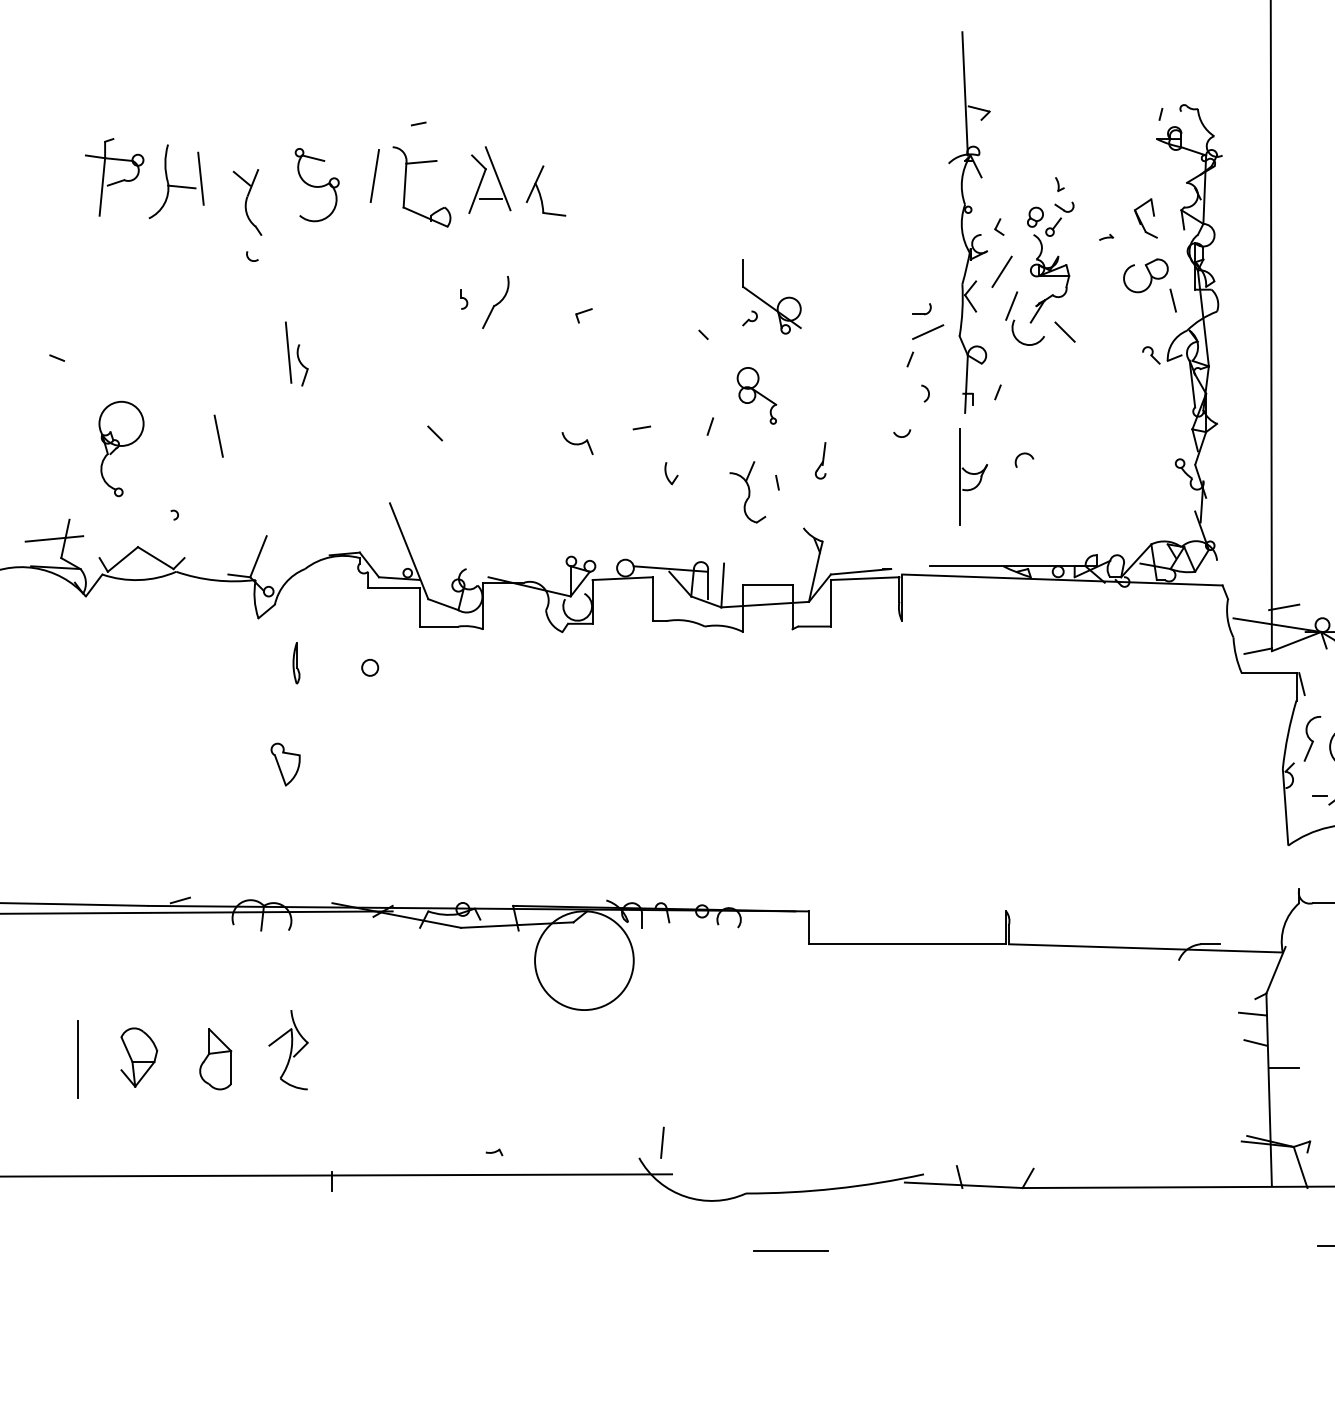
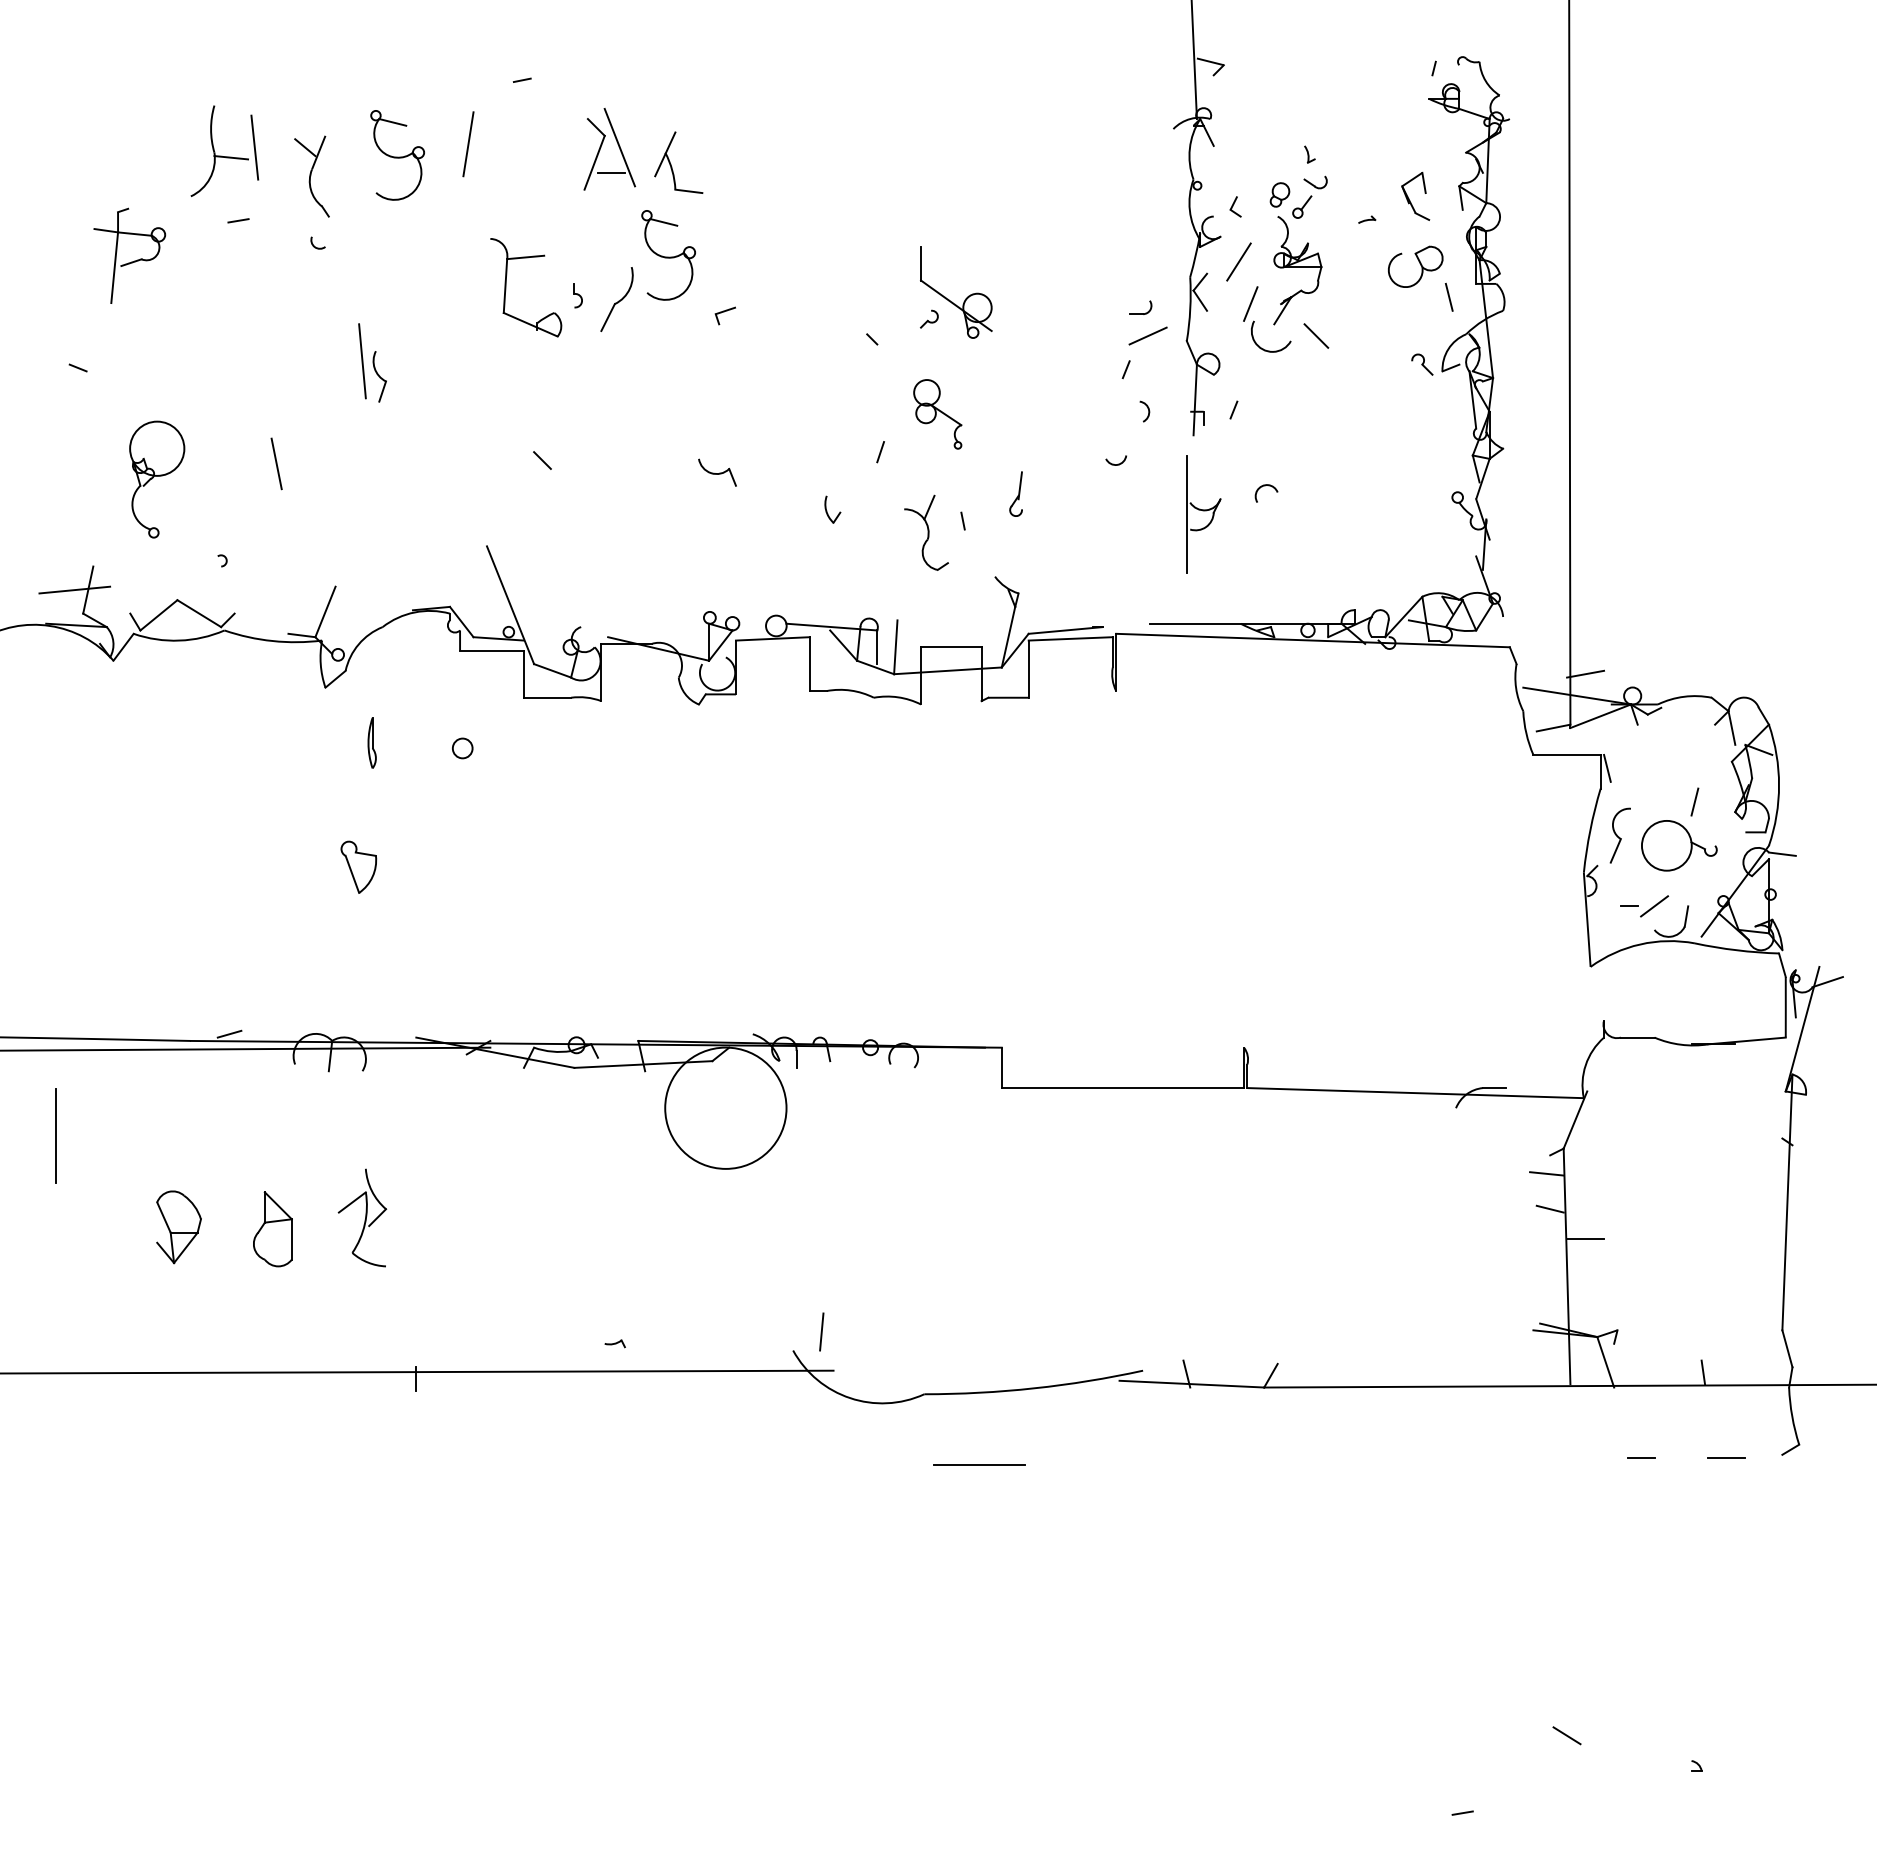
part: (116, 181) -> (131, 261), moved
part: (405, 186) -> (506, 287), moved
part: (537, 266) -> (668, 255), added
line: (641, 427) -> (238, 220), moved
line: (76, 1058) -> (55, 1135), moved

